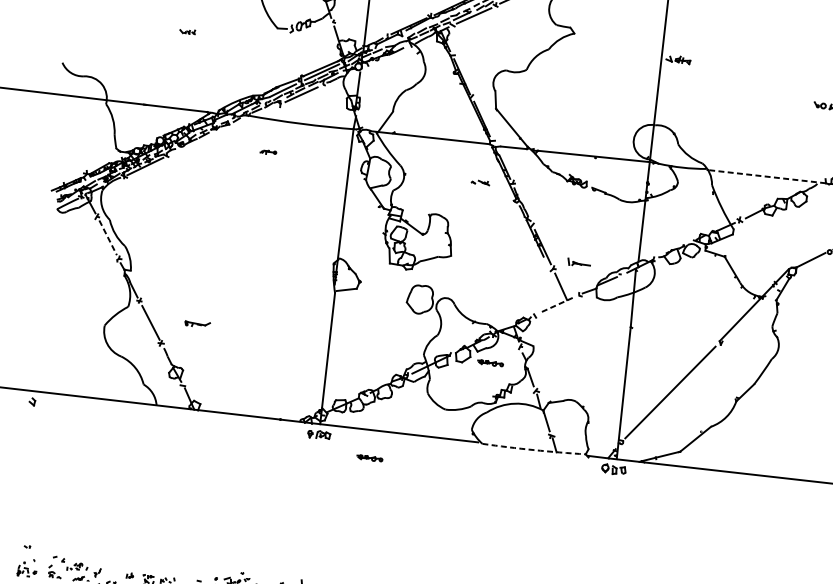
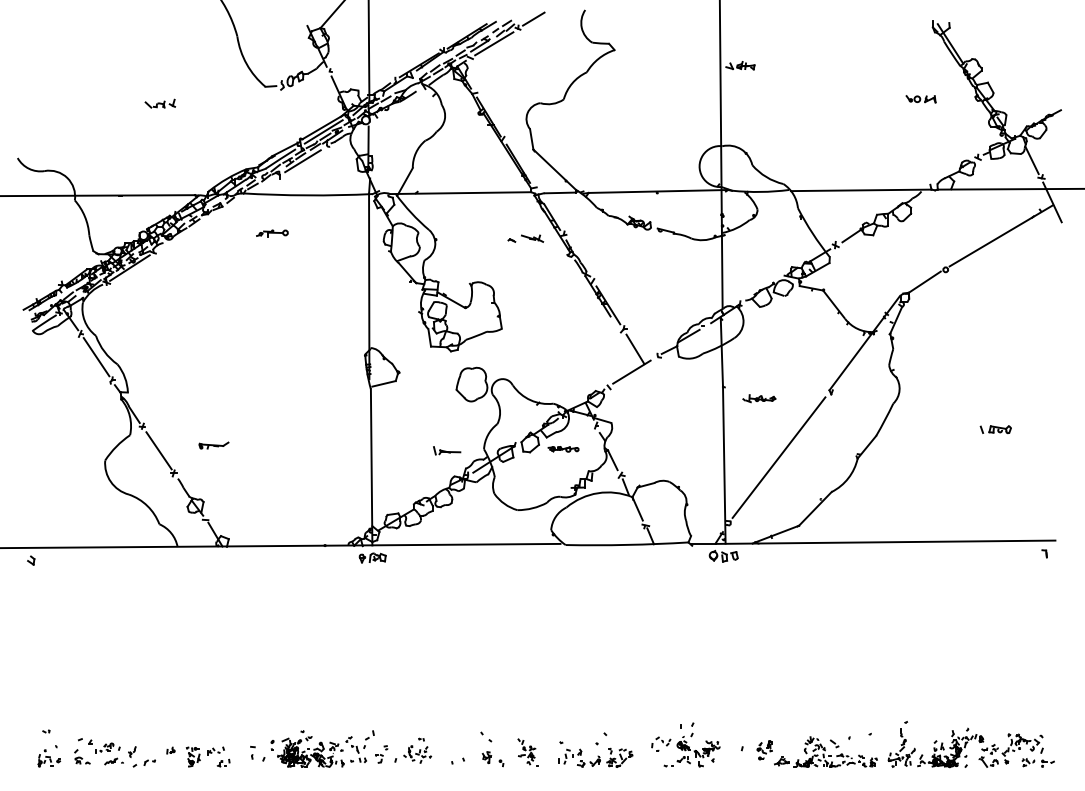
part: (187, 31) -> (159, 103), size x1.67
part: (268, 152) -> (272, 233), size x1.67
line: (766, 176) -> (860, 190), dashed -> solid
part: (480, 182) -> (525, 238), size x1.67
line: (108, 238) -> (96, 357), dashed -> solid
part: (579, 262) -> (447, 450), moved
line: (555, 305) -> (631, 372), dashed -> solid
part: (660, 340) -> (759, 398), added
arc: (534, 449) -> (627, 544), dashed -> solid
part: (369, 458) -> (435, 578), removed

